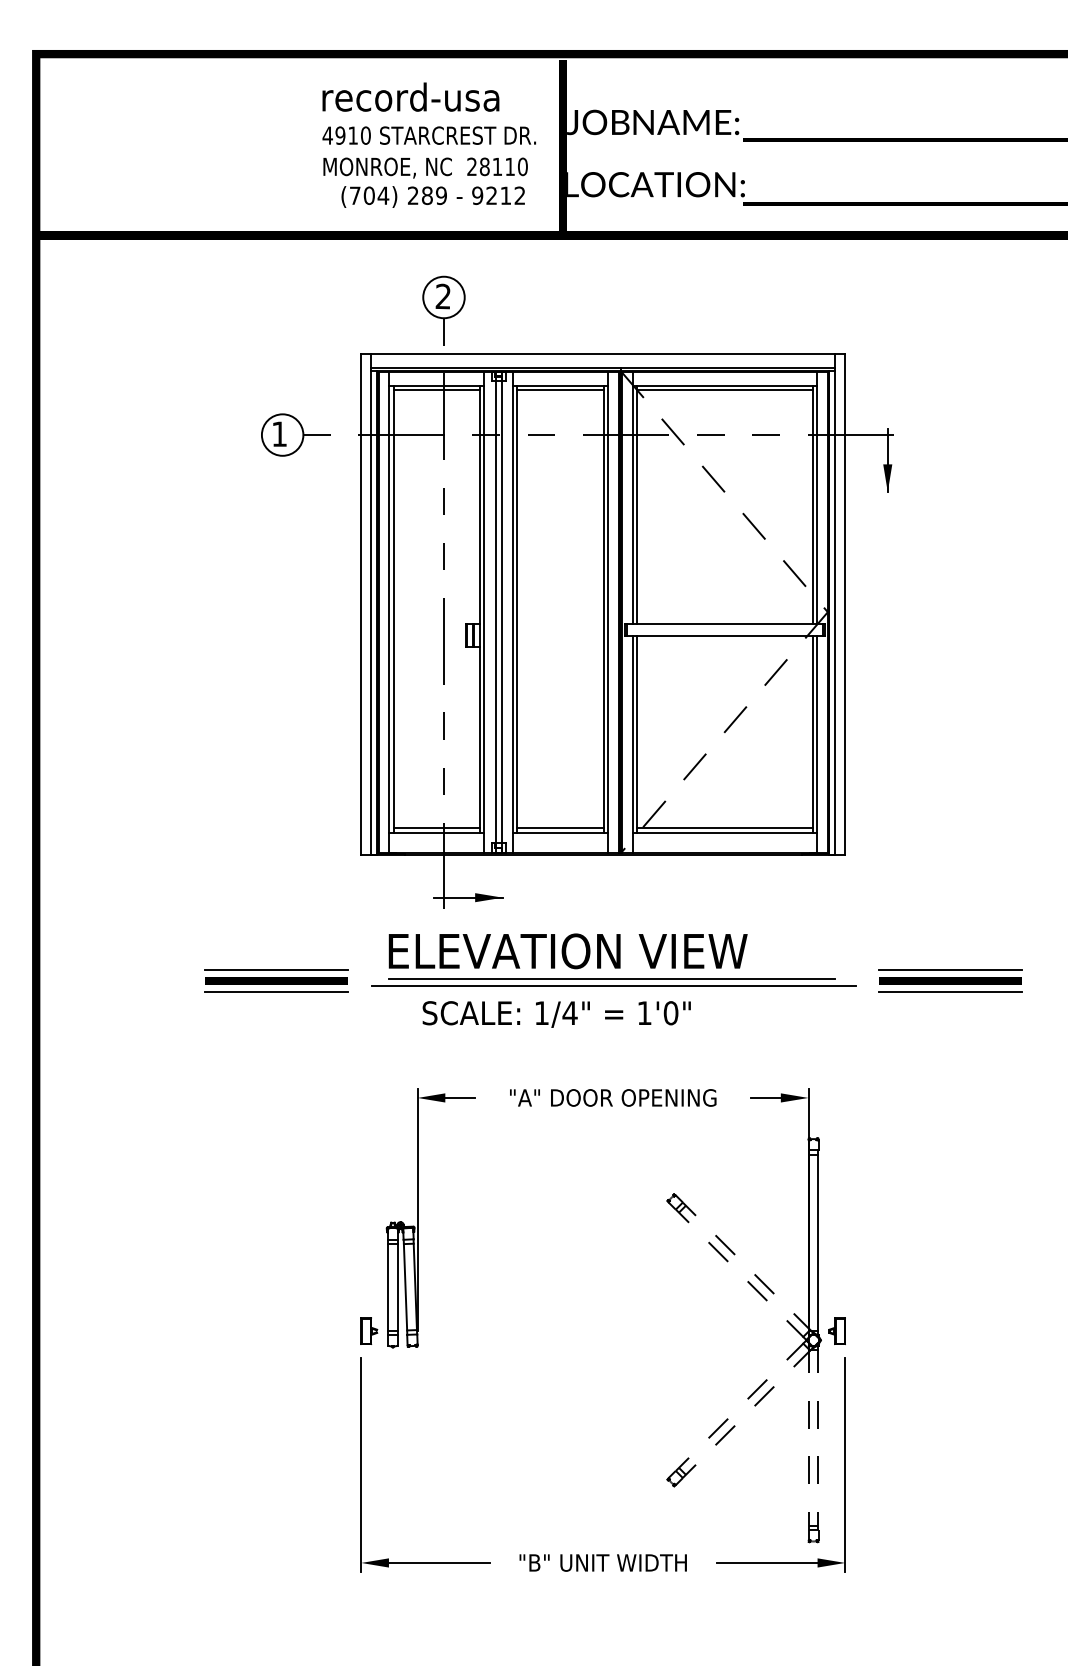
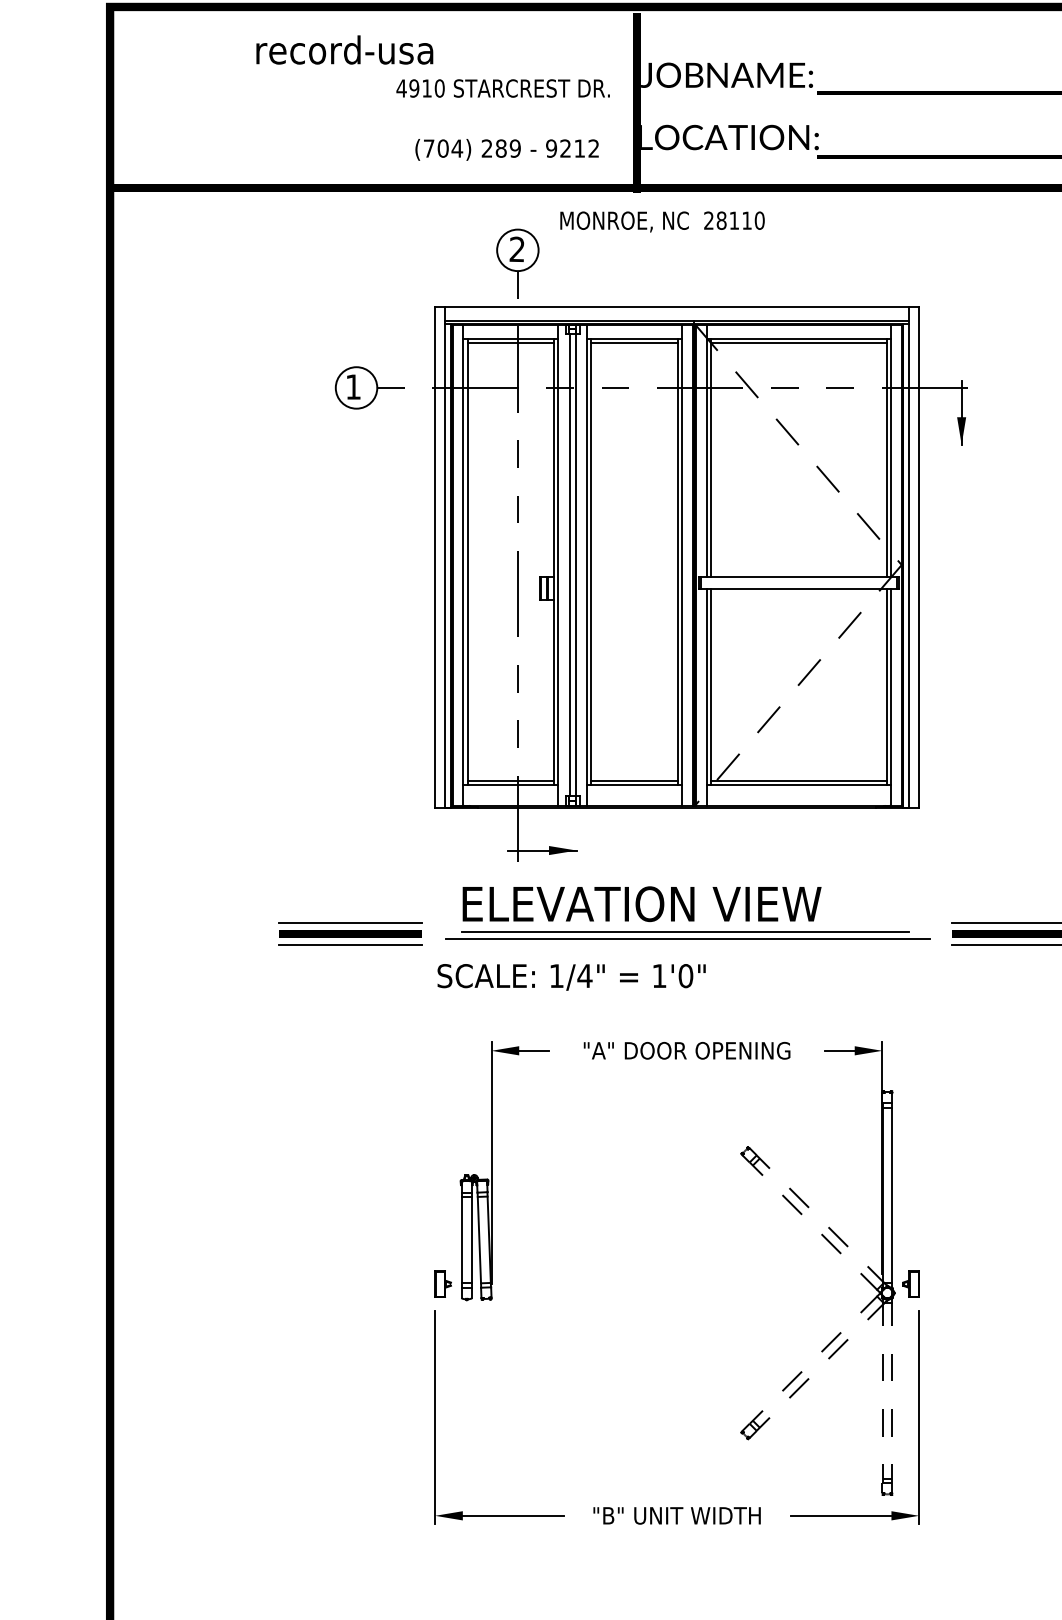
text: (410, 96) -> (344, 49), moved
text: (425, 167) -> (662, 221), moved
text: (556, 1014) -> (571, 977), moved

